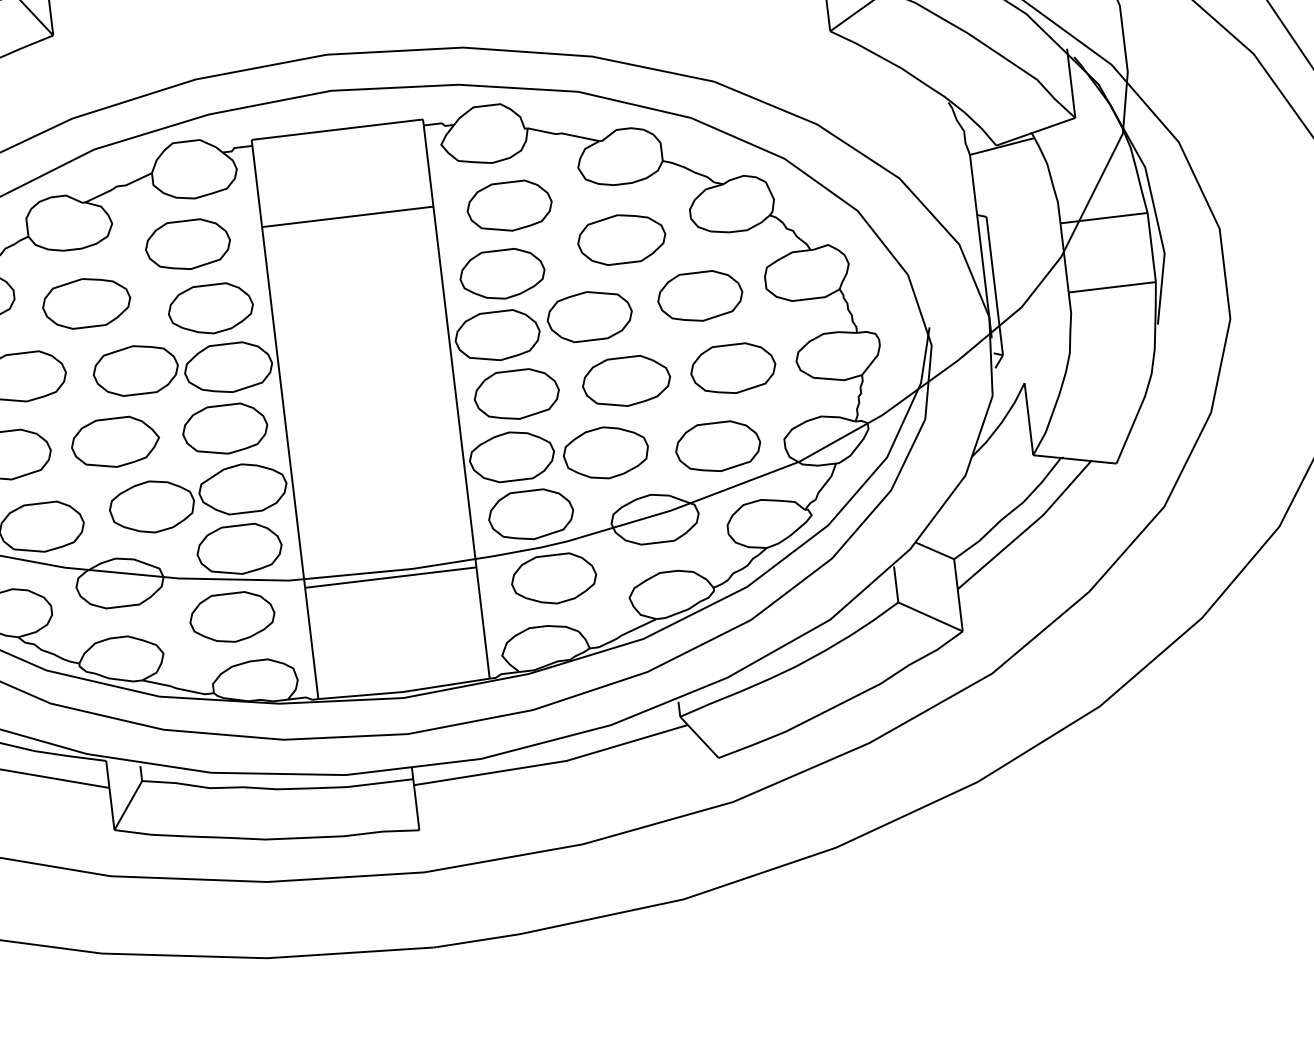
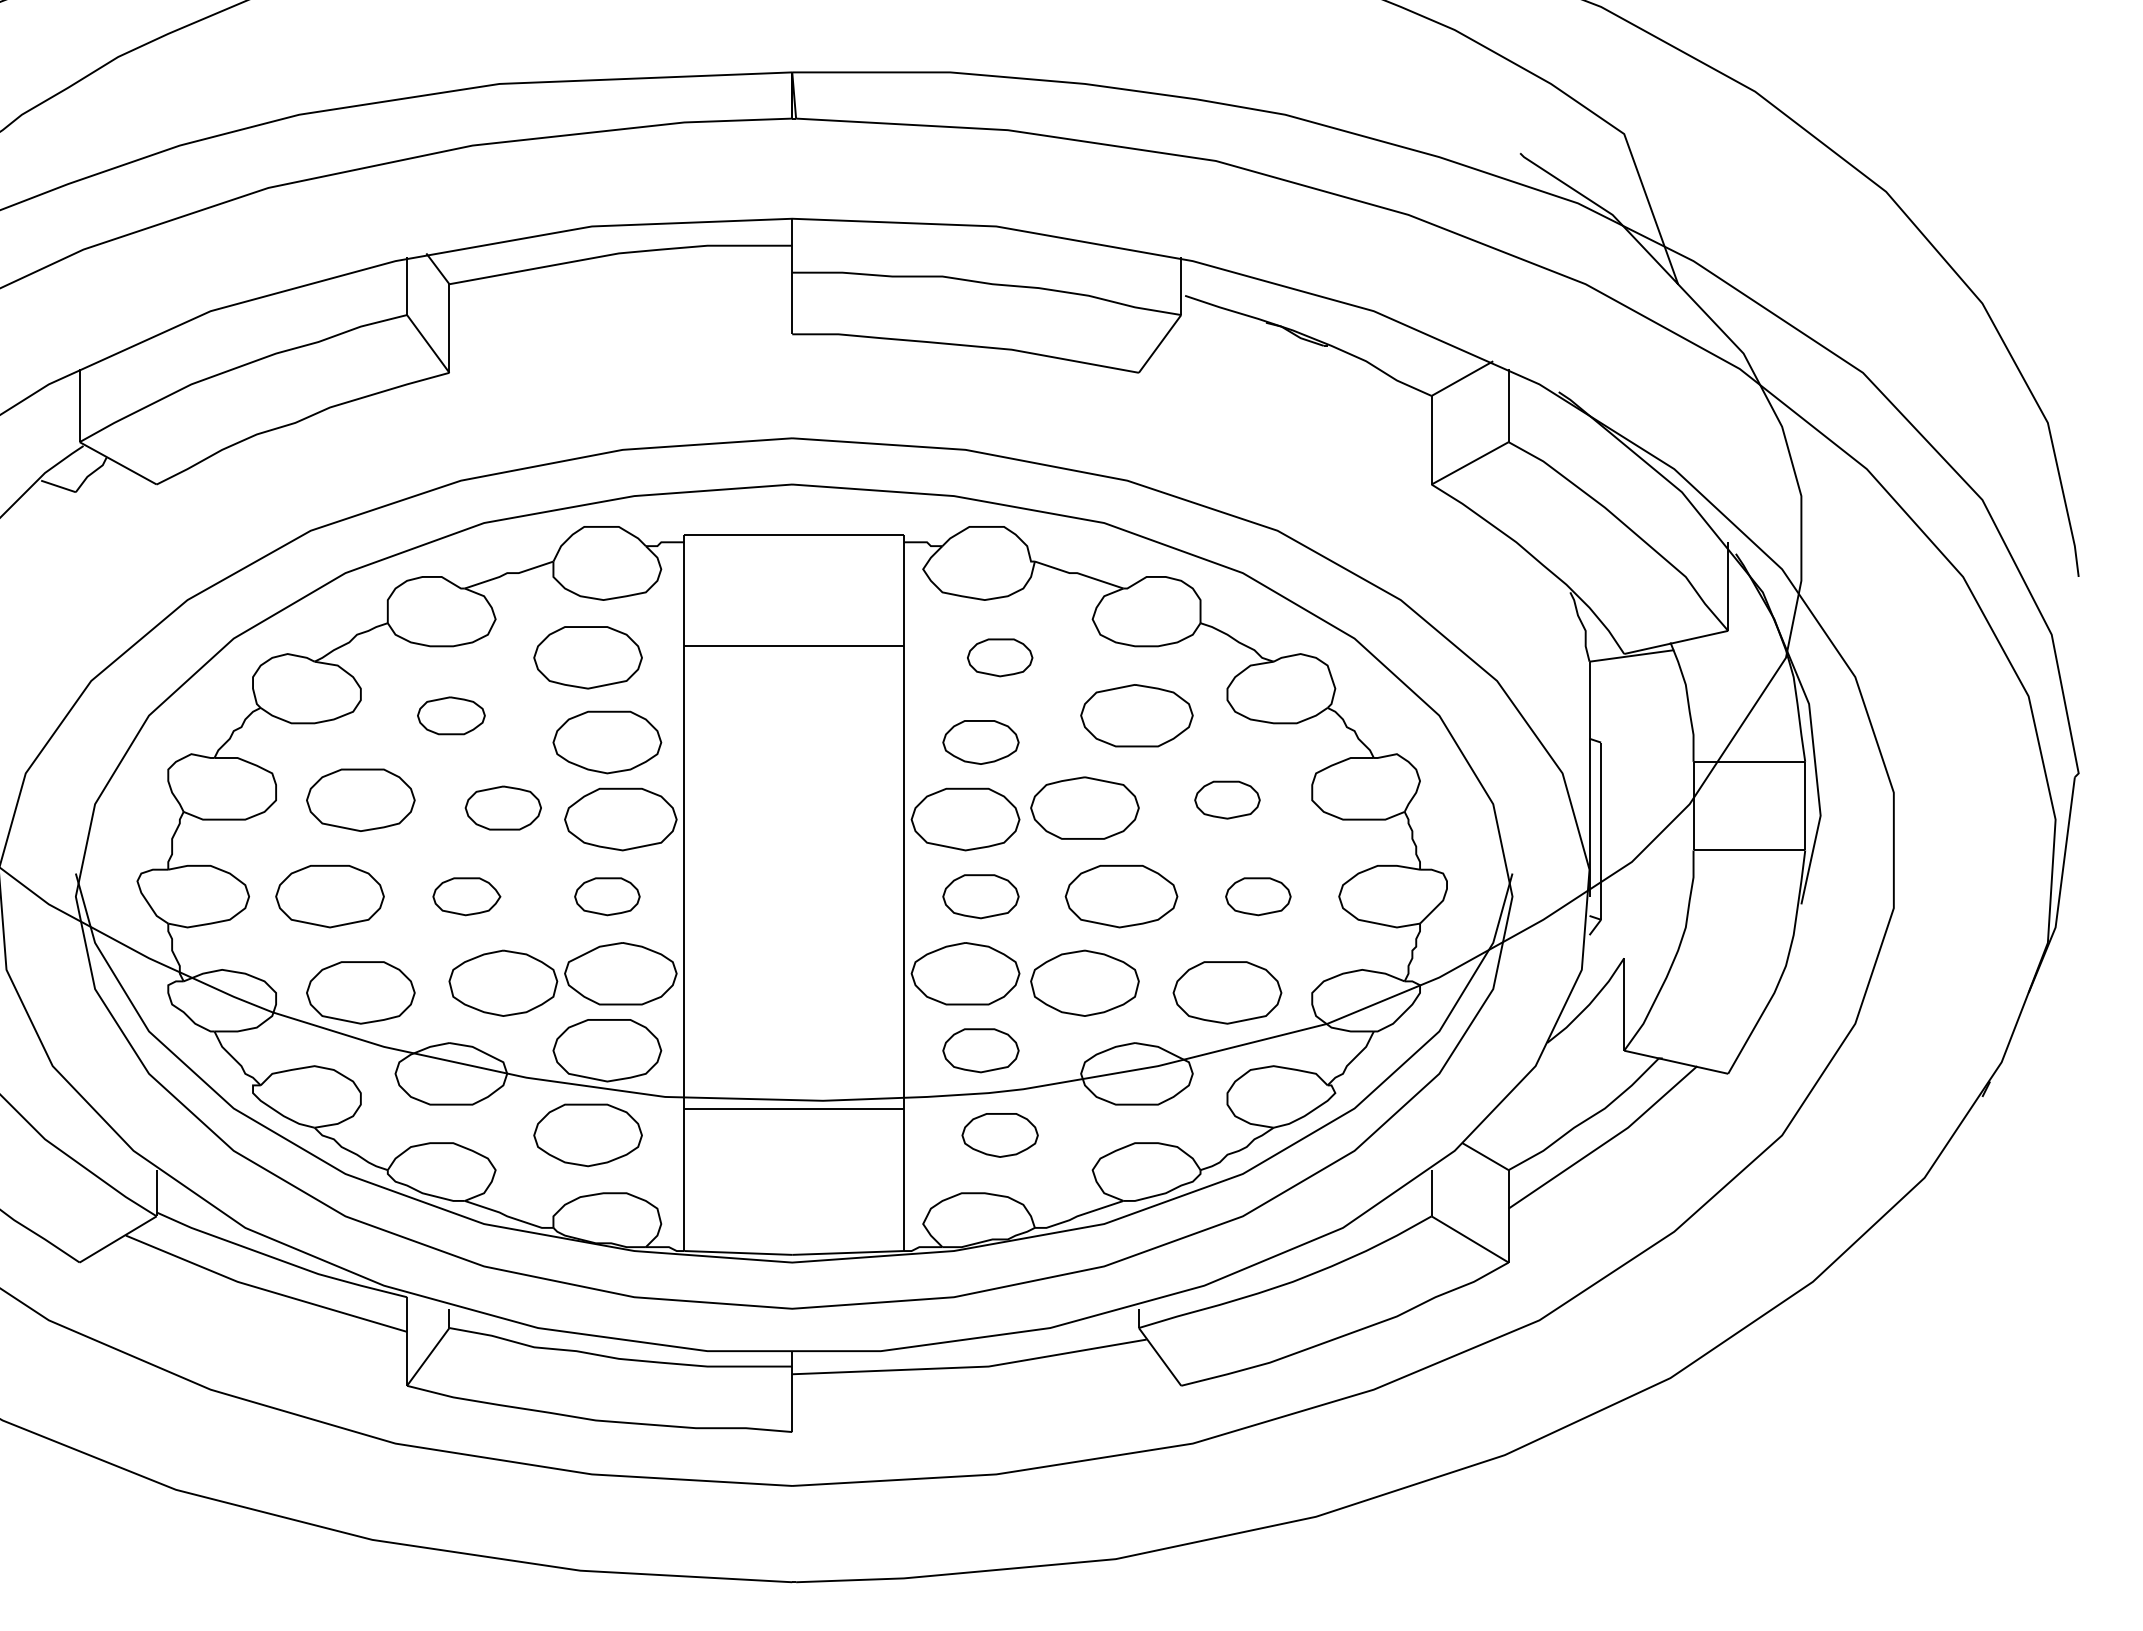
part: (509, 206) -> (999, 657), size x0.6
part: (502, 274) -> (980, 742), size x0.7
part: (700, 296) -> (1227, 799), size x0.6
part: (86, 302) -> (451, 715), size x0.6
part: (733, 368) -> (1258, 896), size x0.6
part: (135, 369) -> (503, 807), size x0.7
part: (516, 394) -> (980, 896), size x0.7
part: (225, 429) -> (607, 896), size x0.6
part: (115, 442) -> (466, 896), size x0.6
part: (530, 515) -> (980, 1050), size x0.7
part: (553, 579) -> (999, 1135), size x0.7

